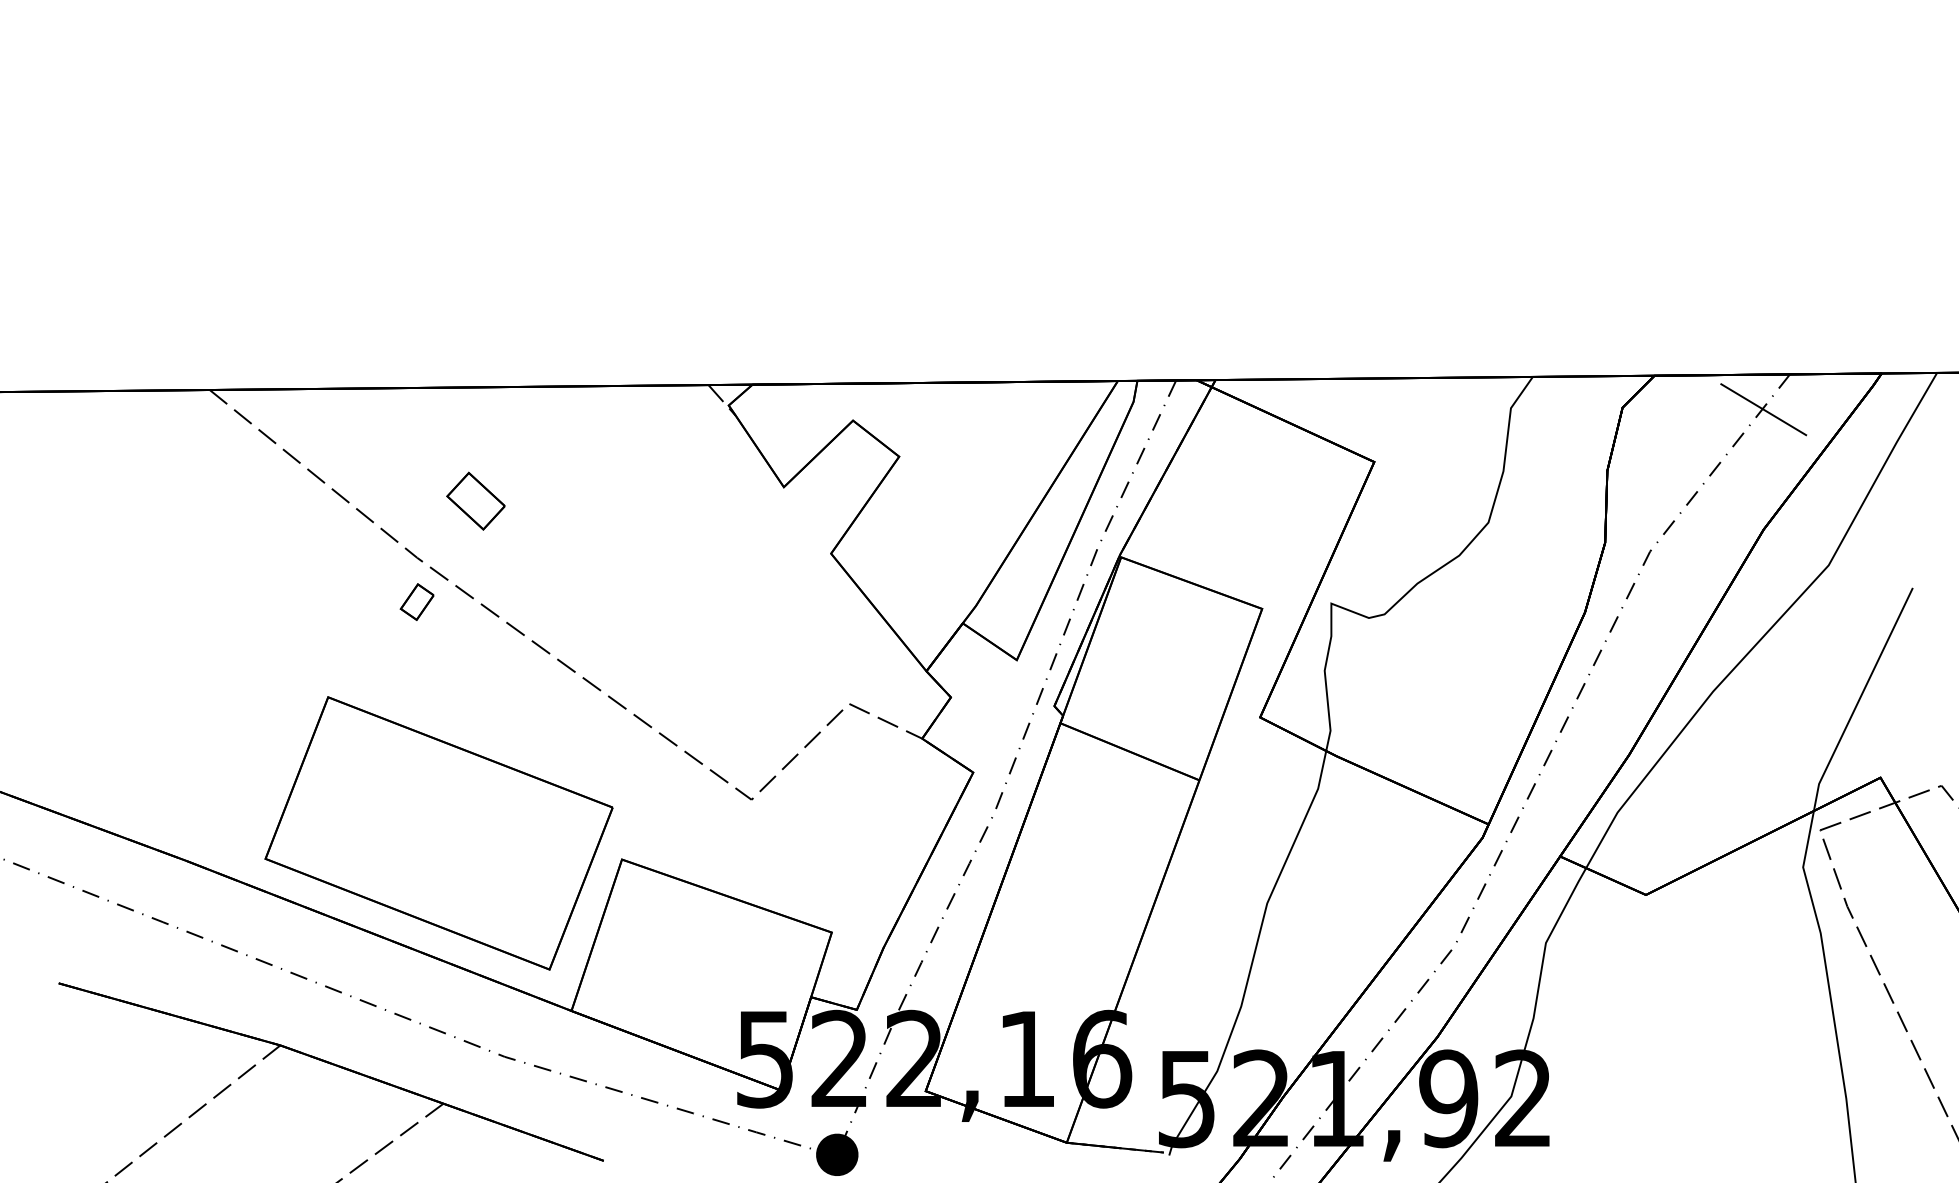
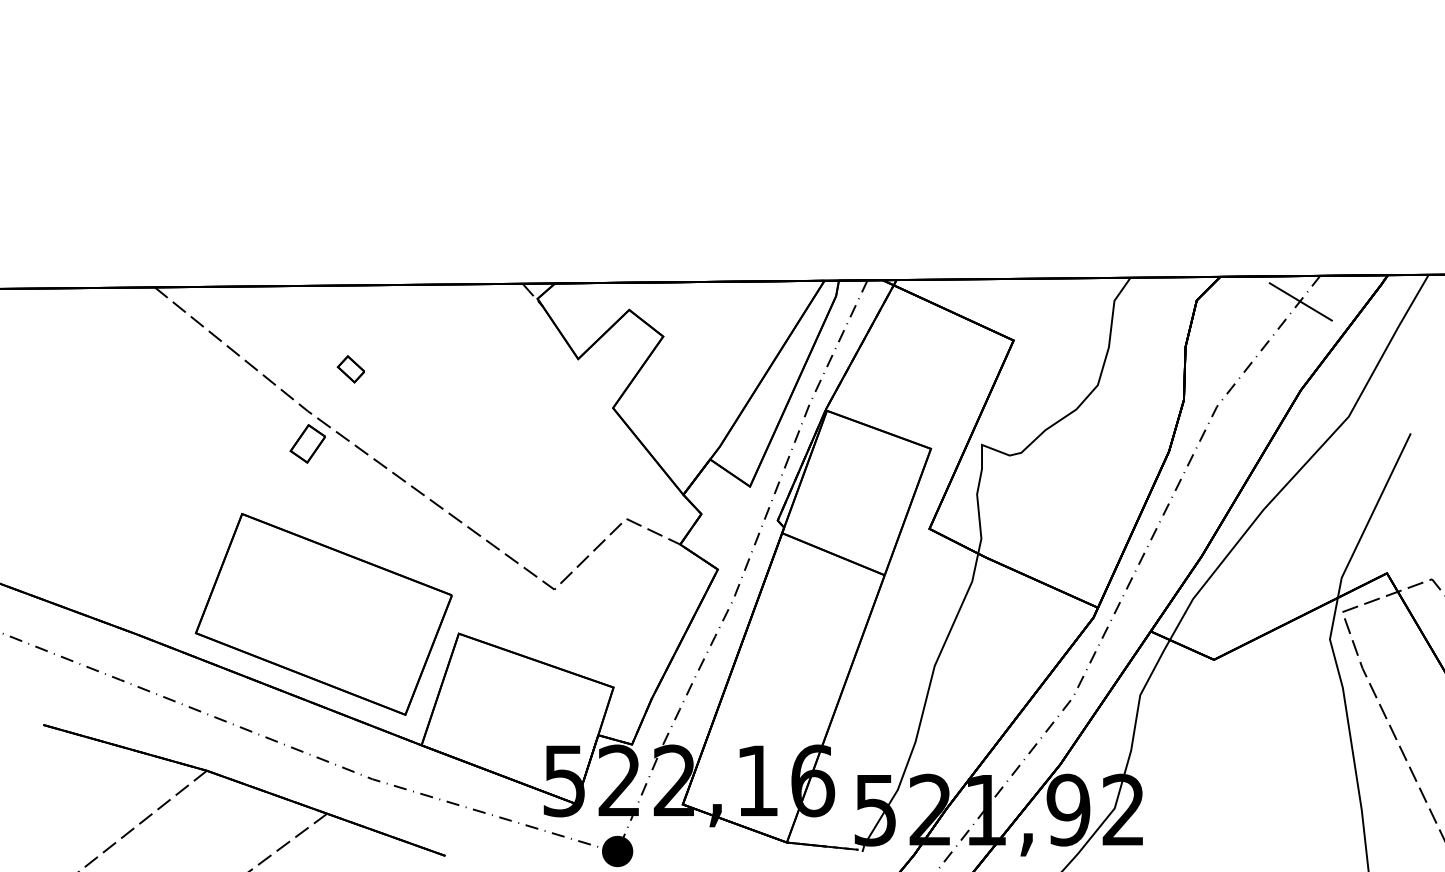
part: (475, 500) -> (350, 368), size x0.62
part: (416, 601) -> (307, 443), size x1.43

